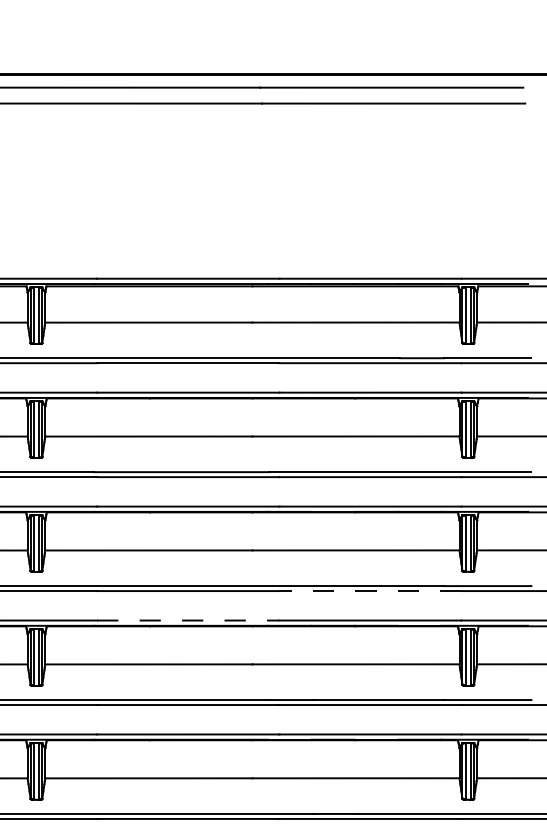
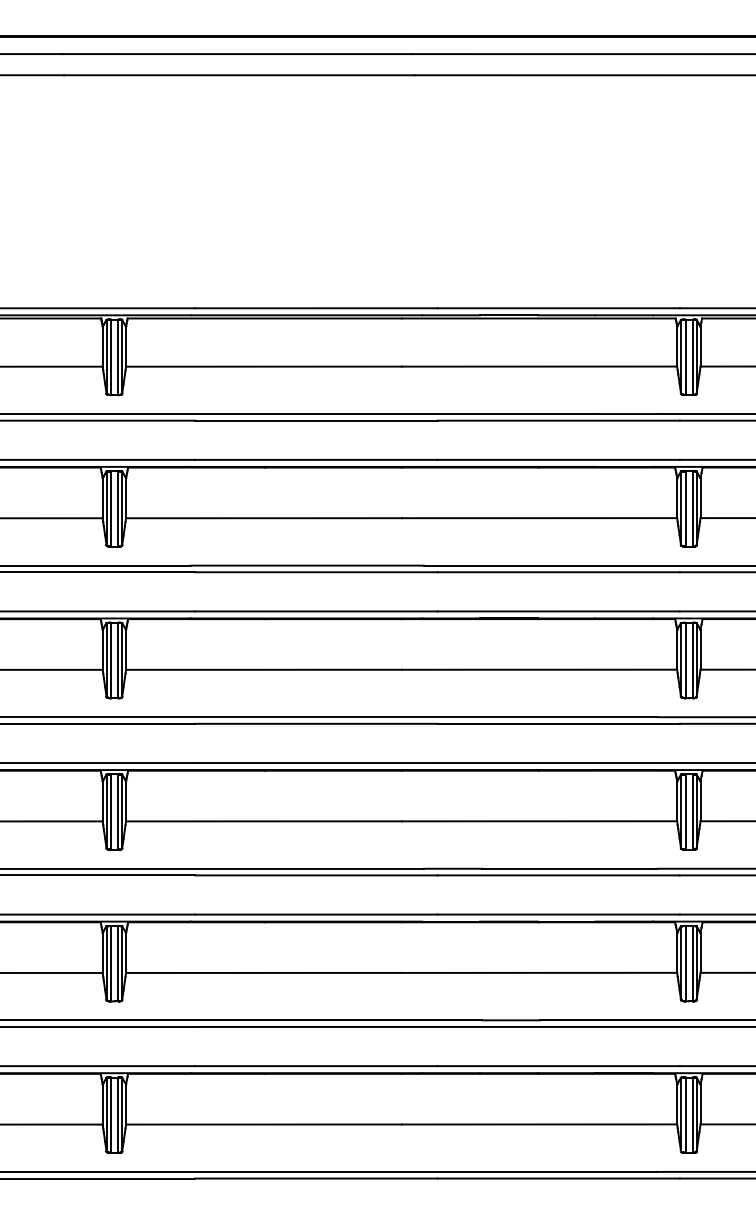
line: (370, 590) -> (558, 723), dashed -> solid
line: (188, 620) -> (316, 763), dashed -> solid

